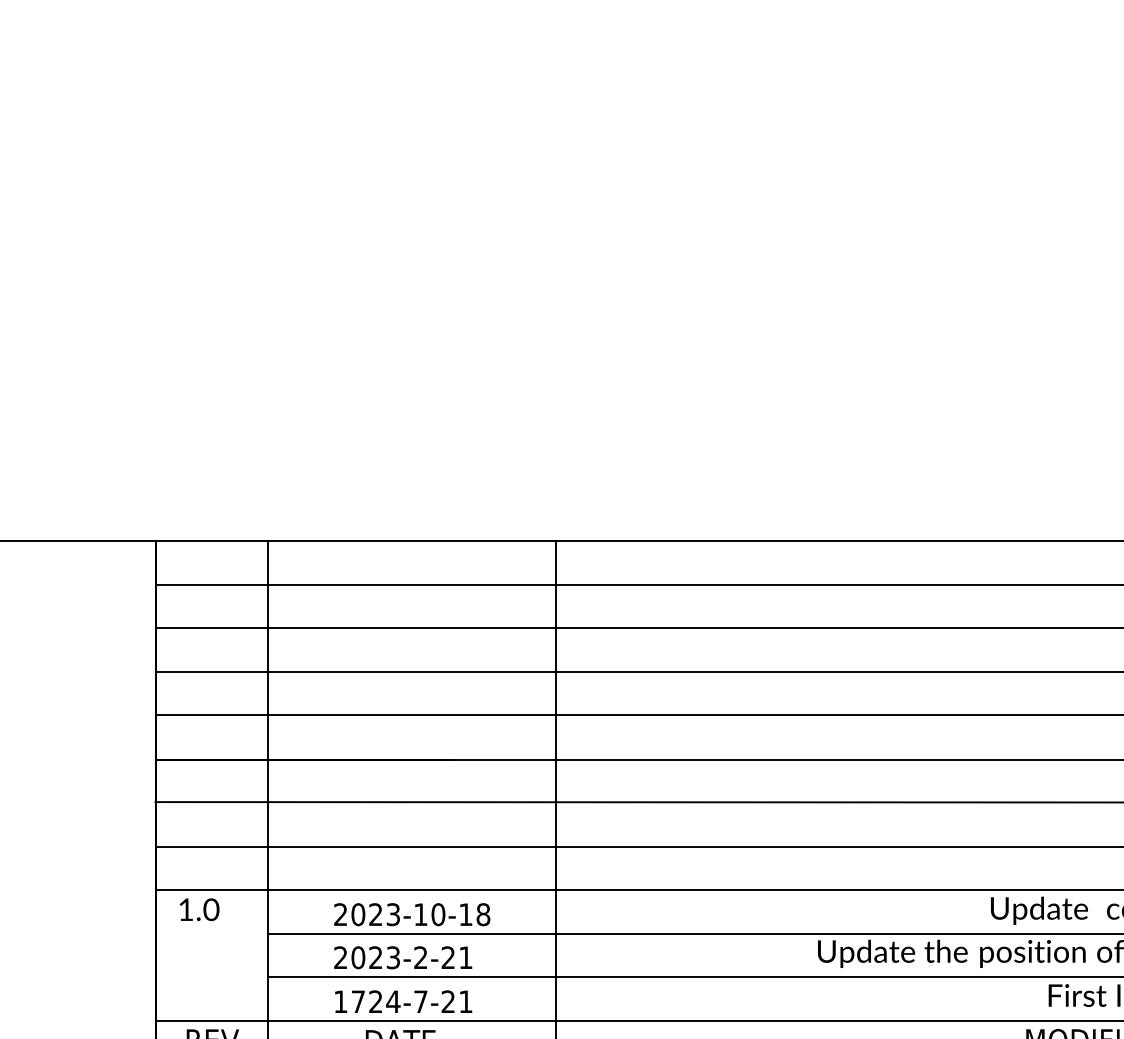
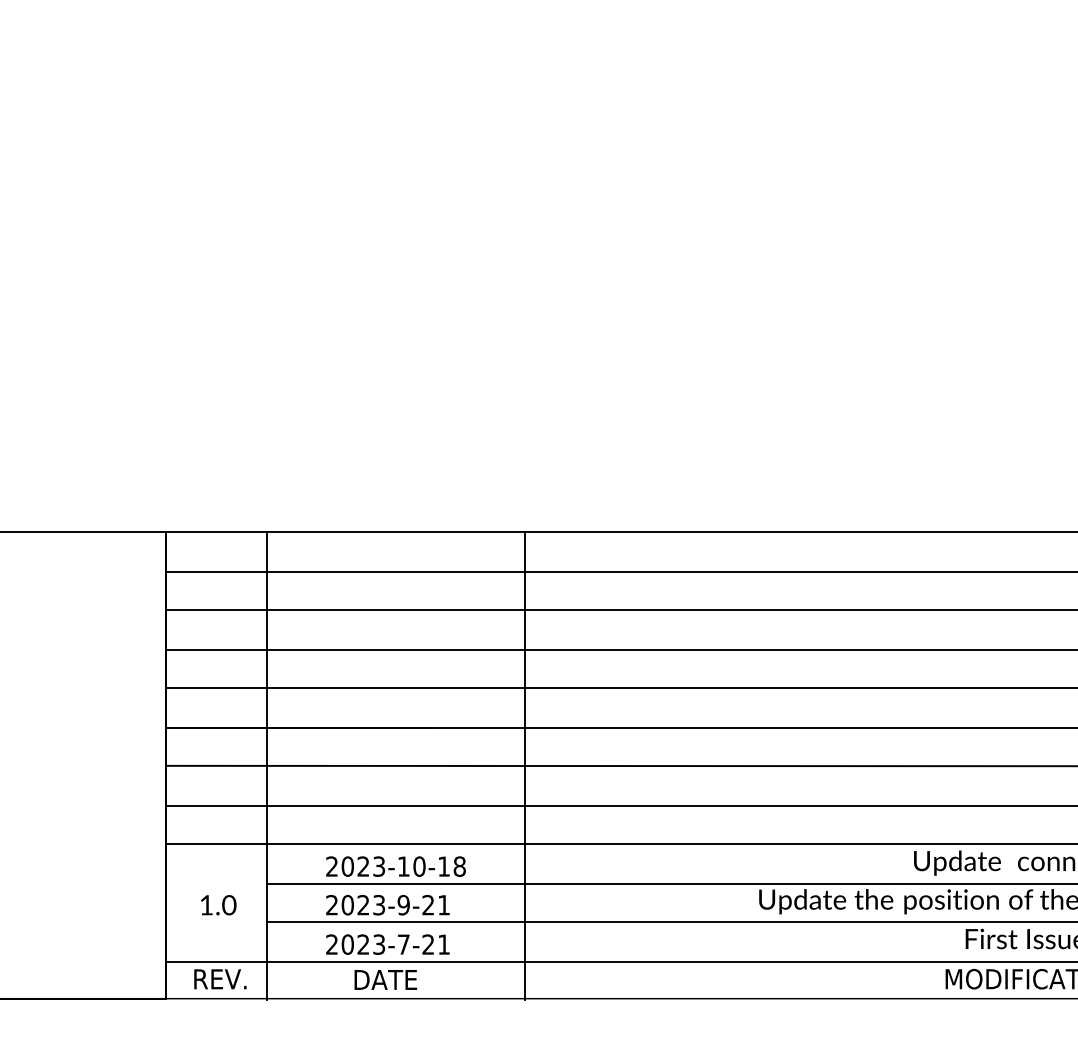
text: (199, 910) -> (218, 905), moved
text: (420, 958) -> (403, 905), 2023-2-21 -> 2023-9-21
text: (366, 1001) -> (355, 944), 1724-7-21 -> 2023-7-21

